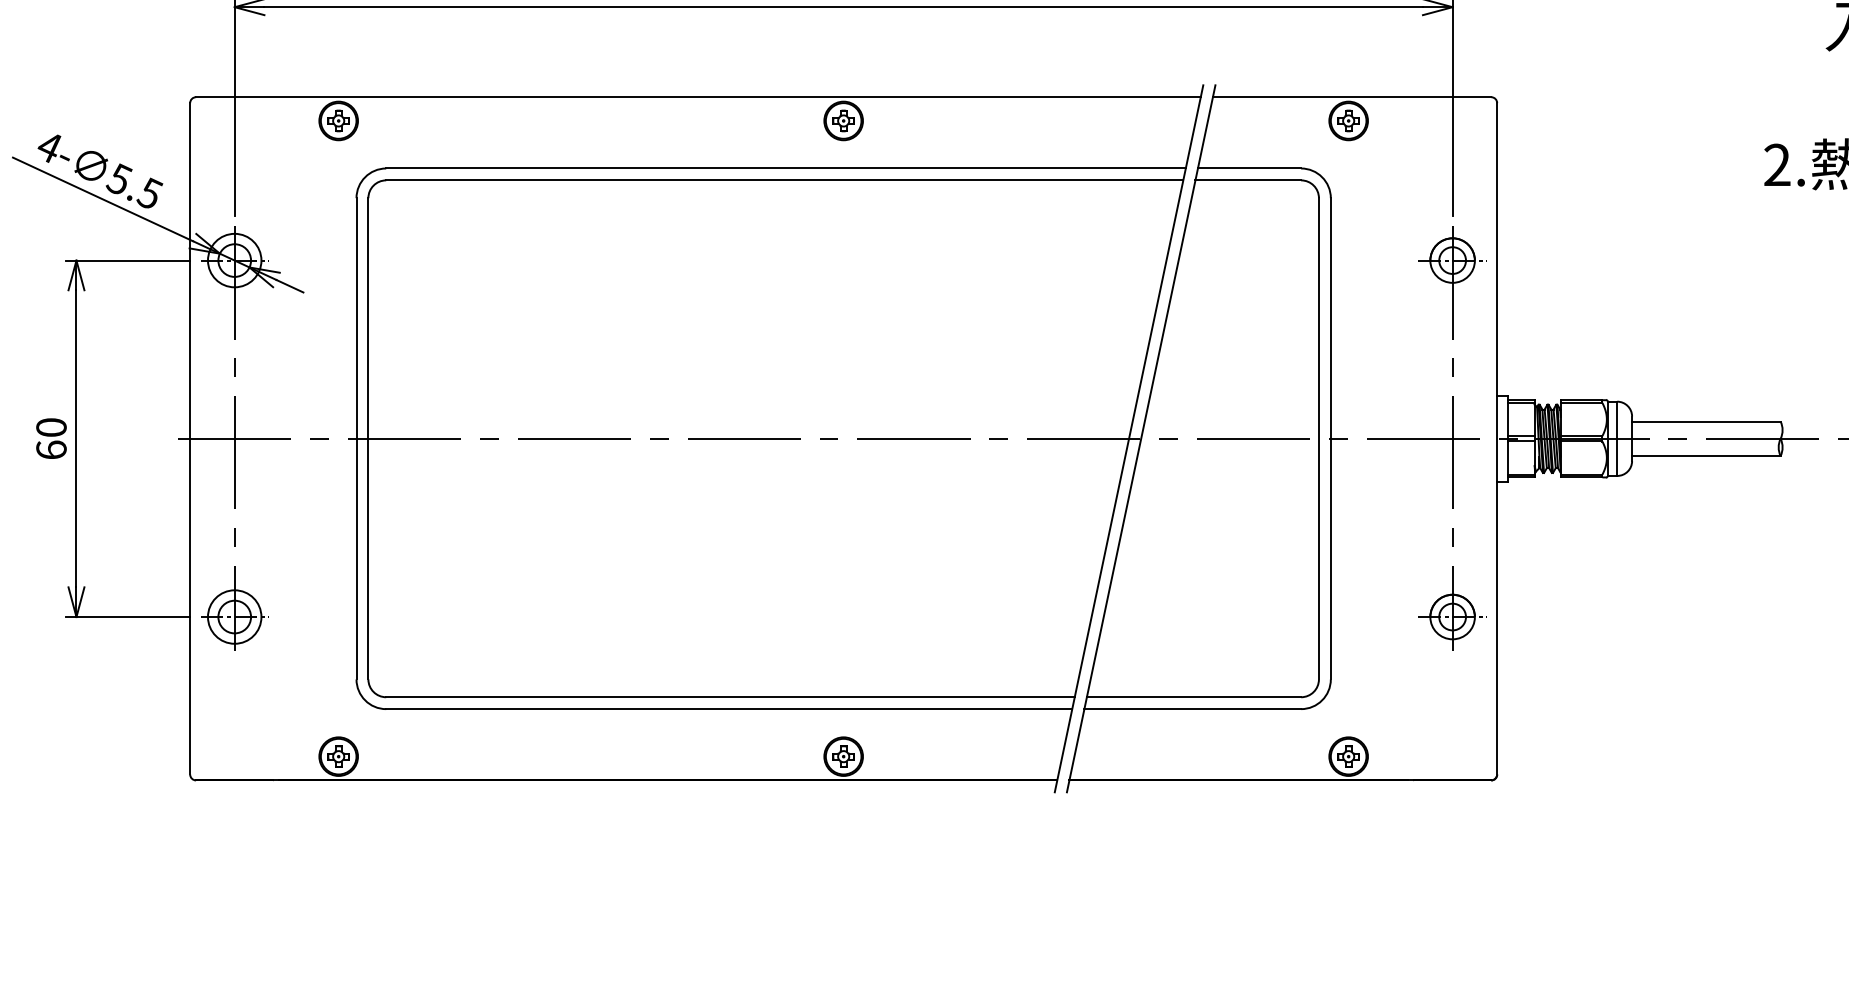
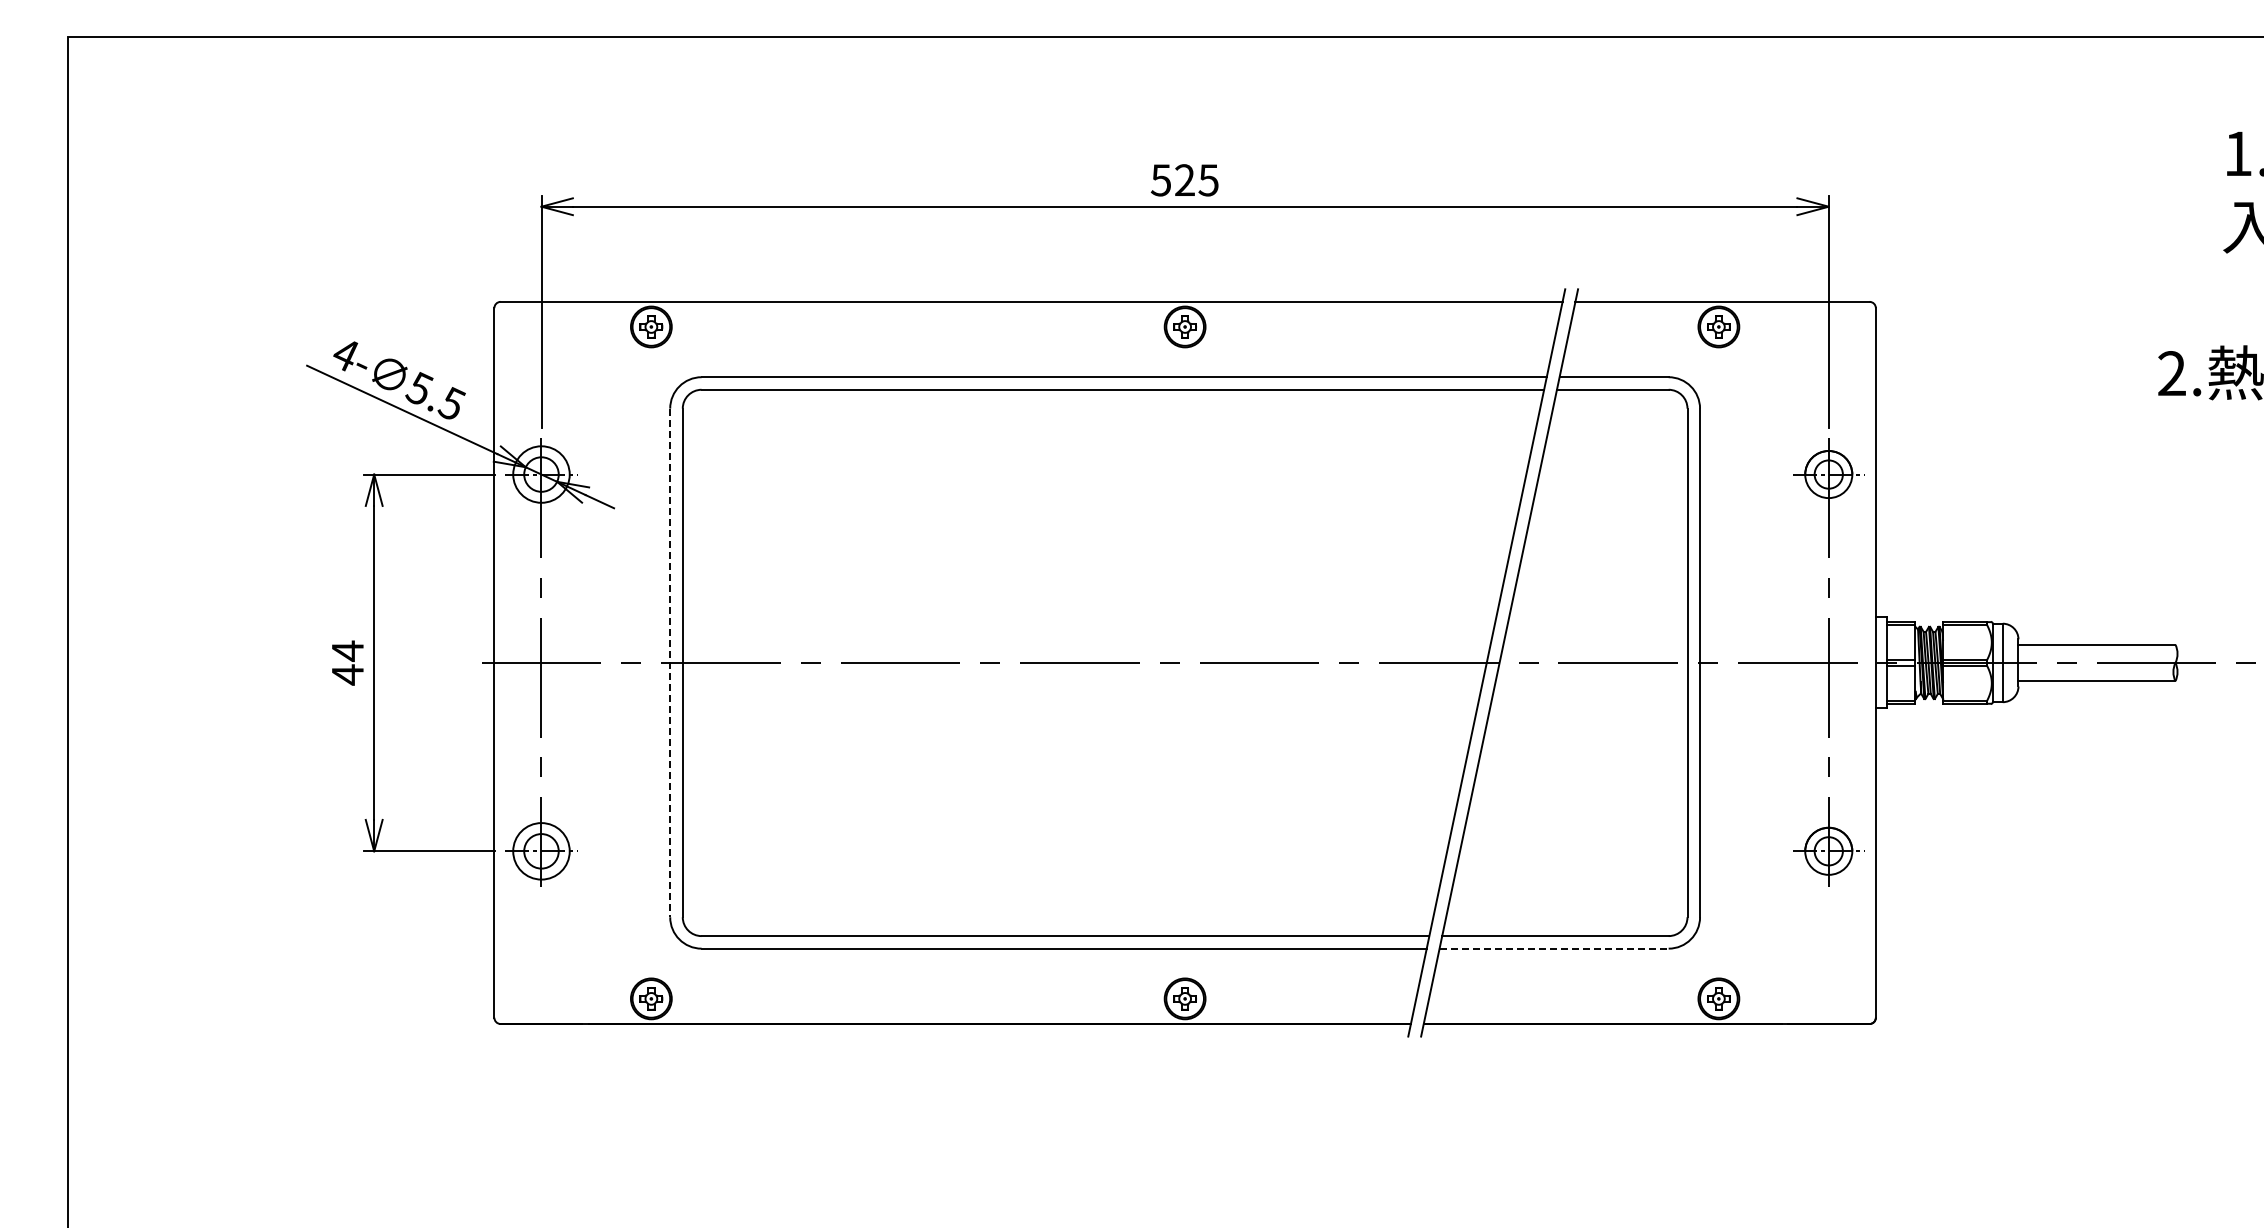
text: (51, 438) -> (347, 662), 60 -> 44
line: (356, 439) -> (670, 663), solid -> dashed
line: (1193, 708) -> (1554, 948), solid -> dashed

